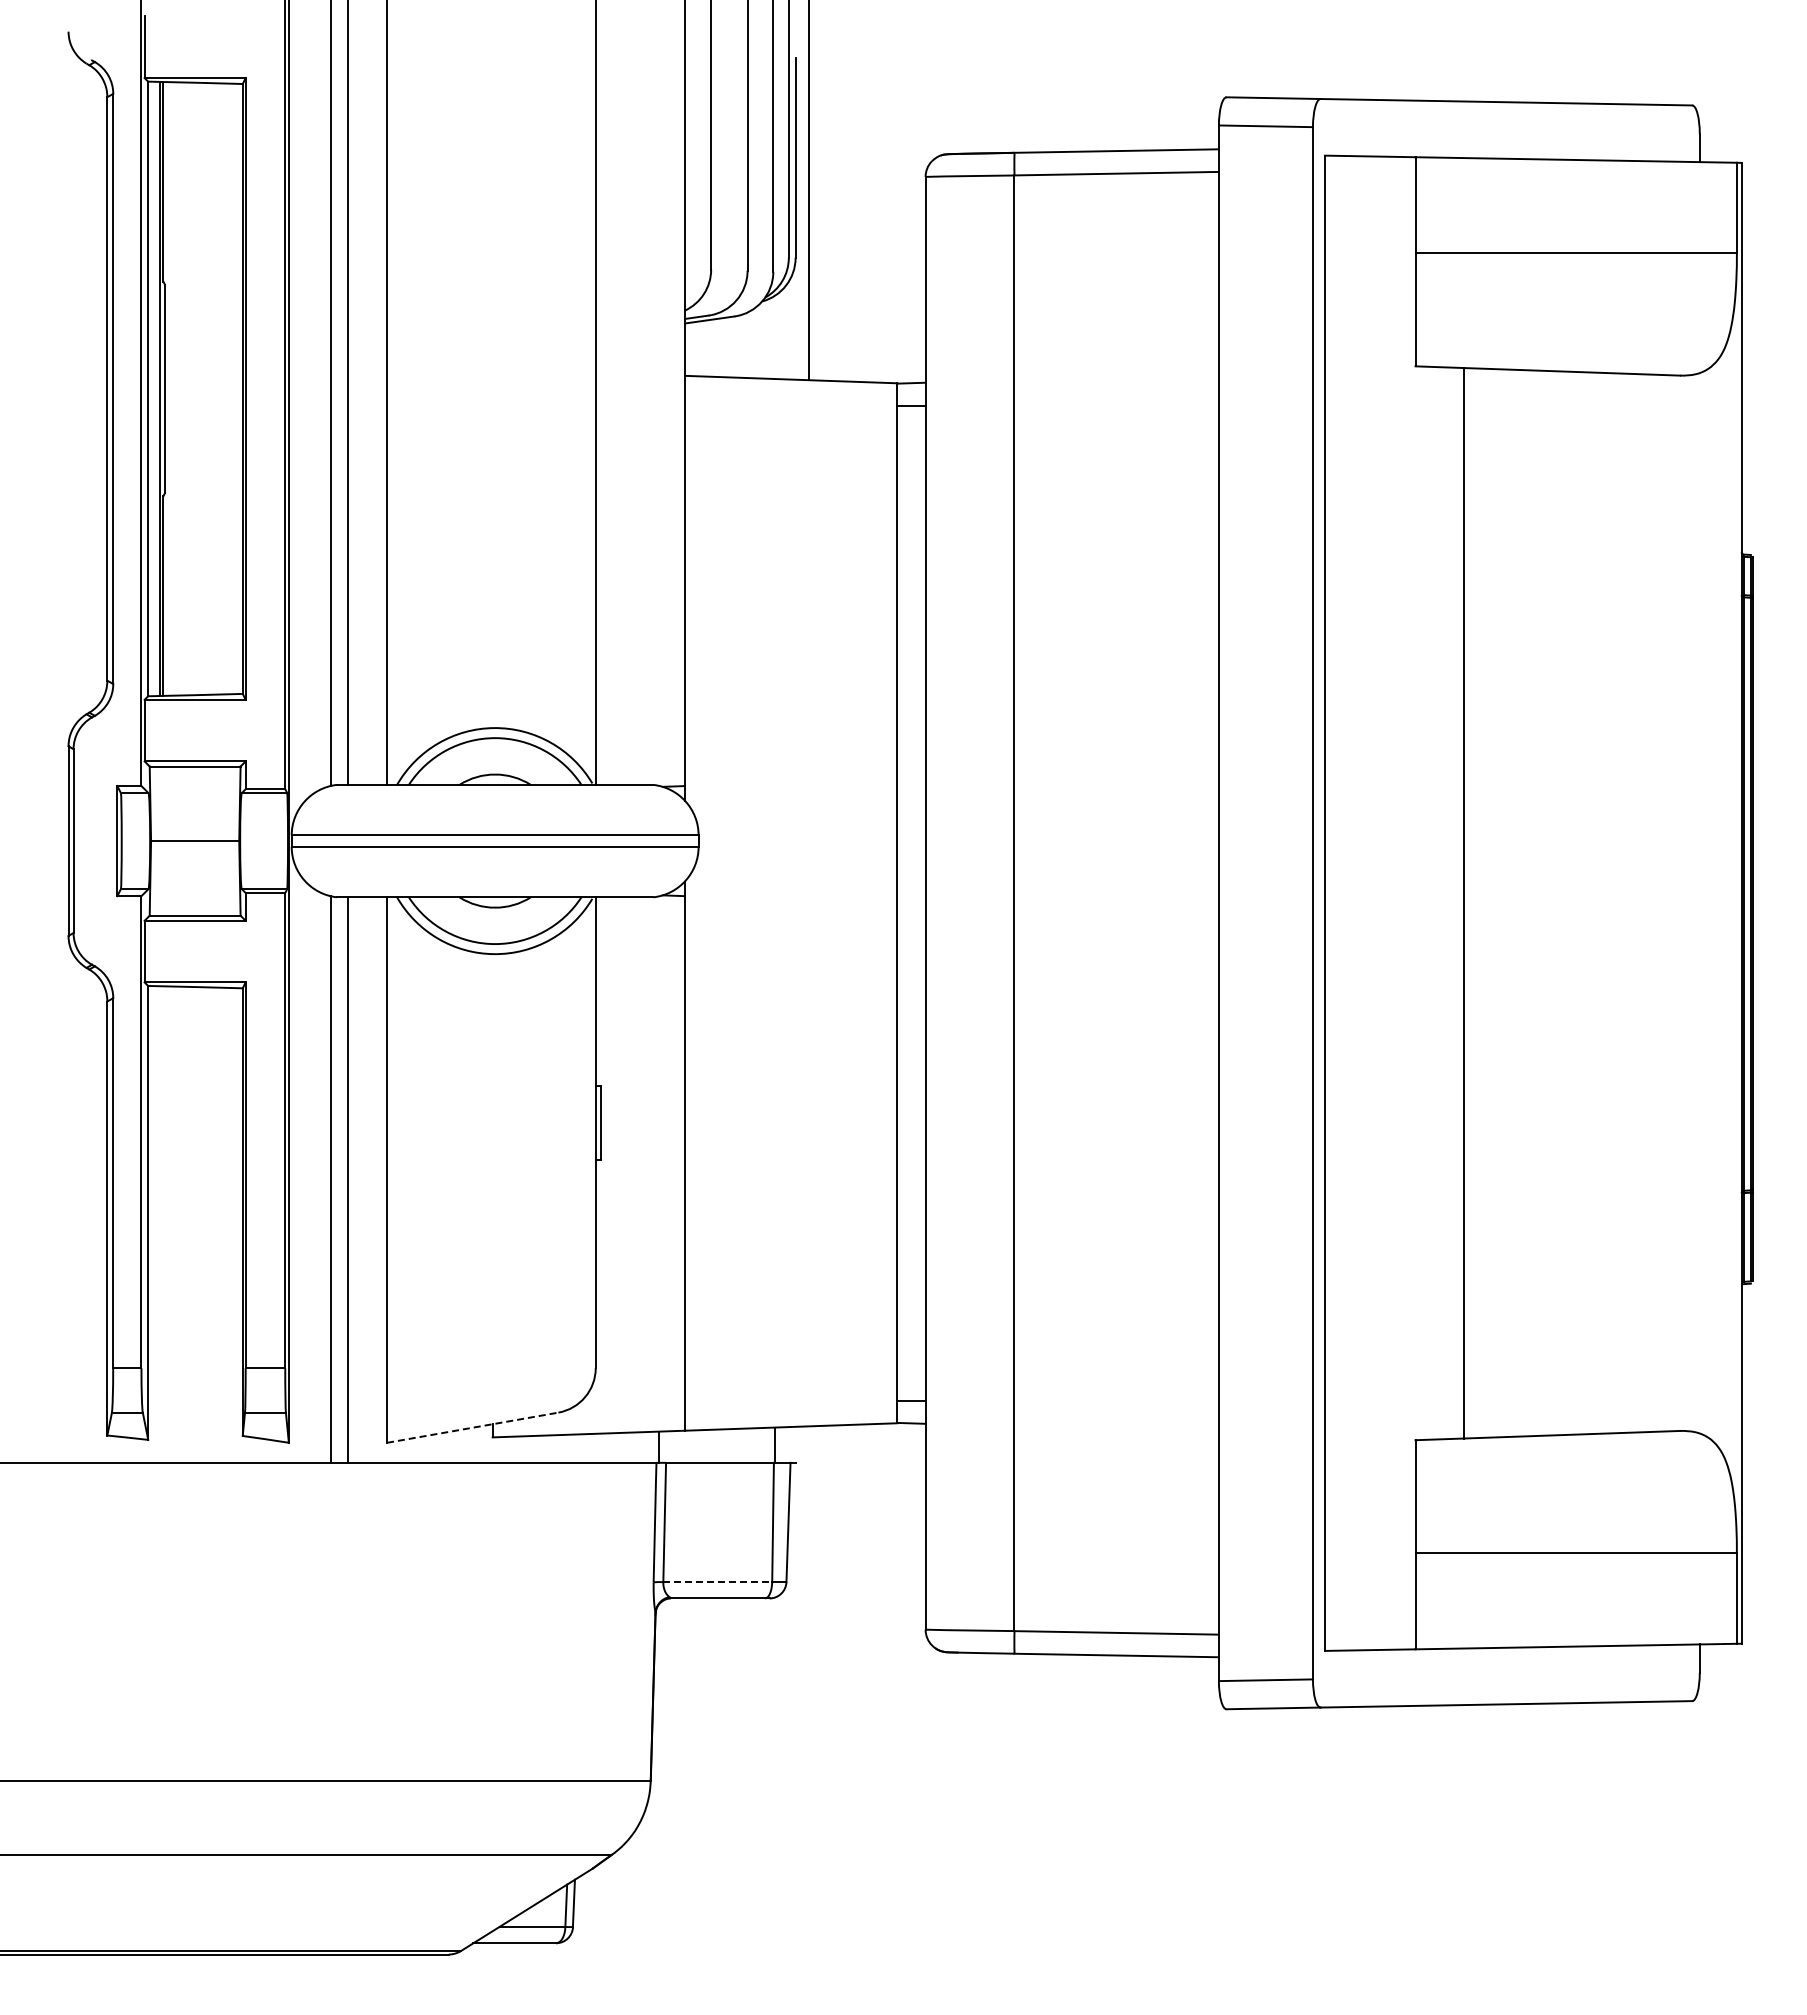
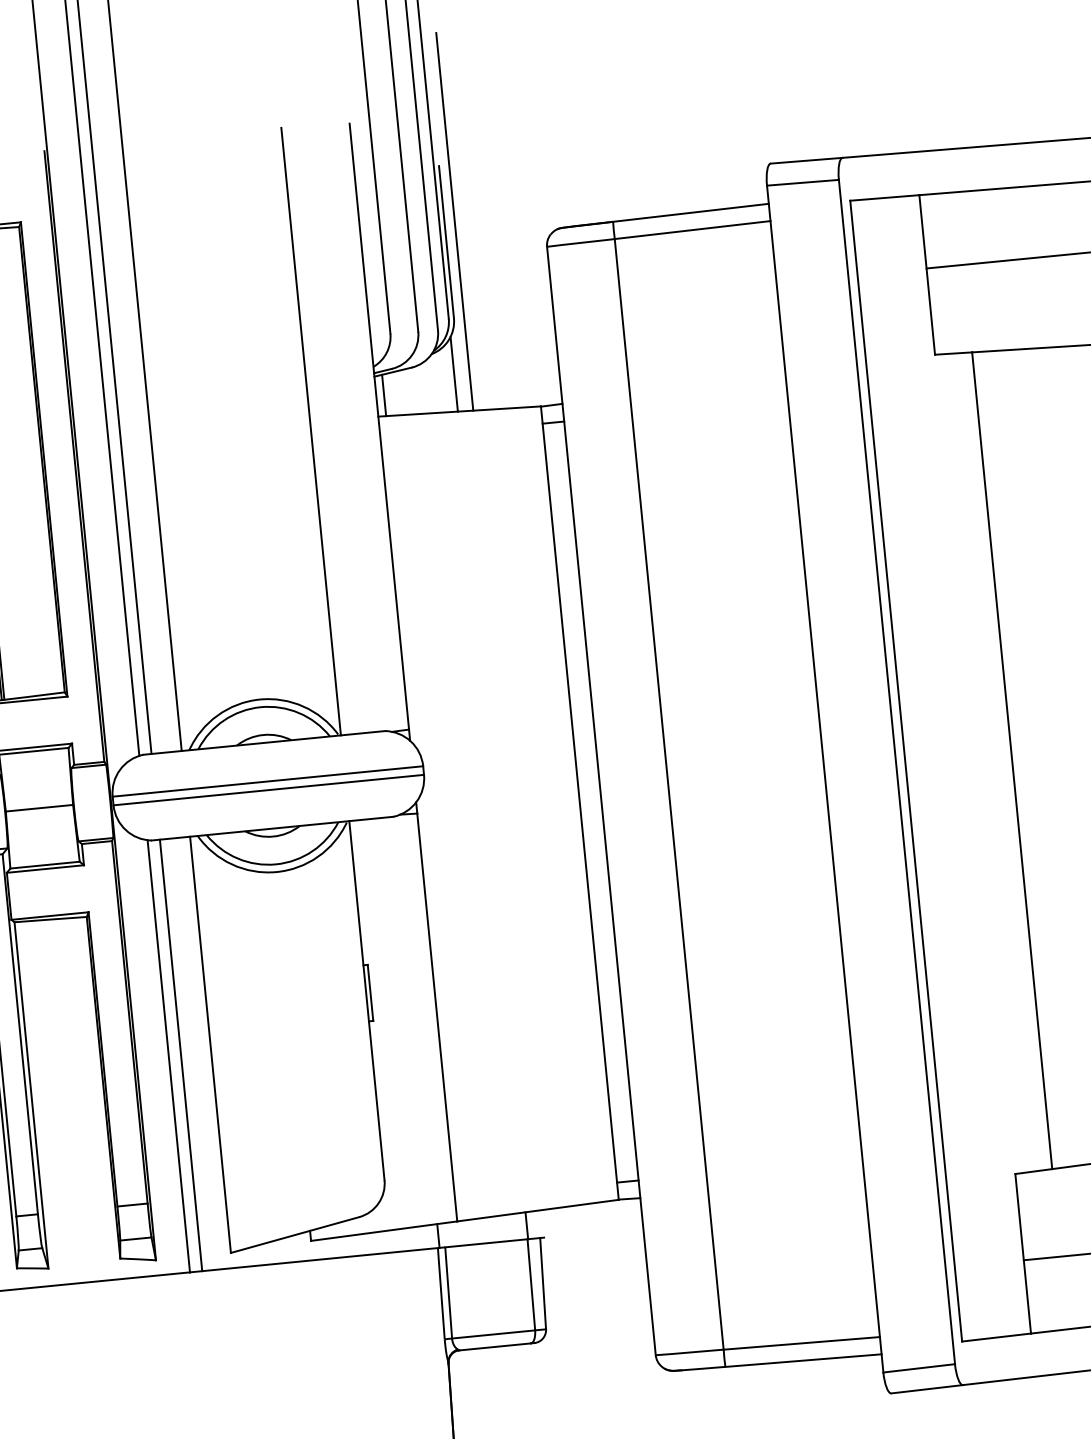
line: (788, 330) -> (453, 374), added
line: (695, 349) -> (384, 395), added
line: (473, 1427) -> (295, 1234), dashed -> solid
line: (718, 1582) -> (494, 1334), dashed -> solid

